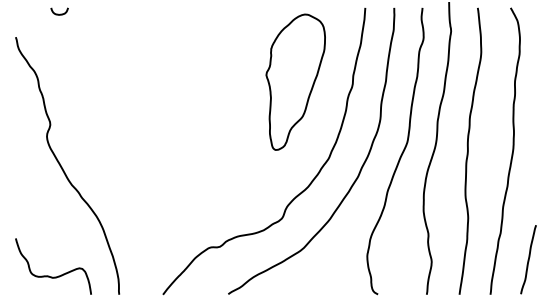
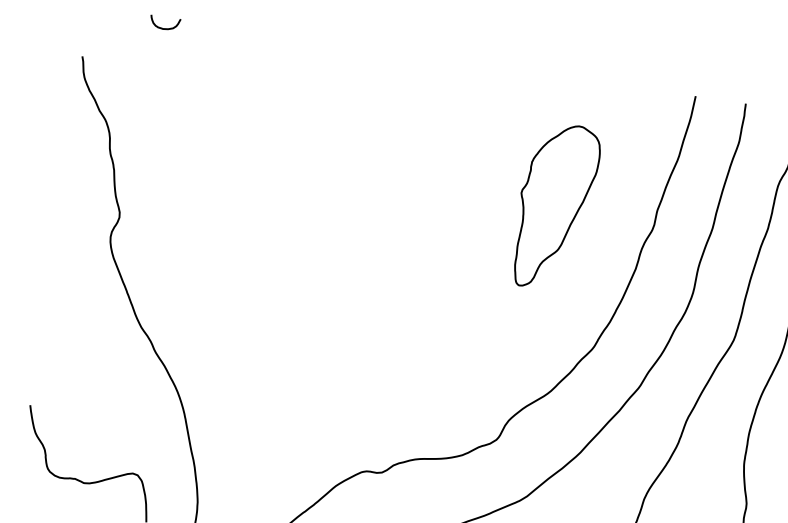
part: (295, 81) -> (555, 205), size x0.7

